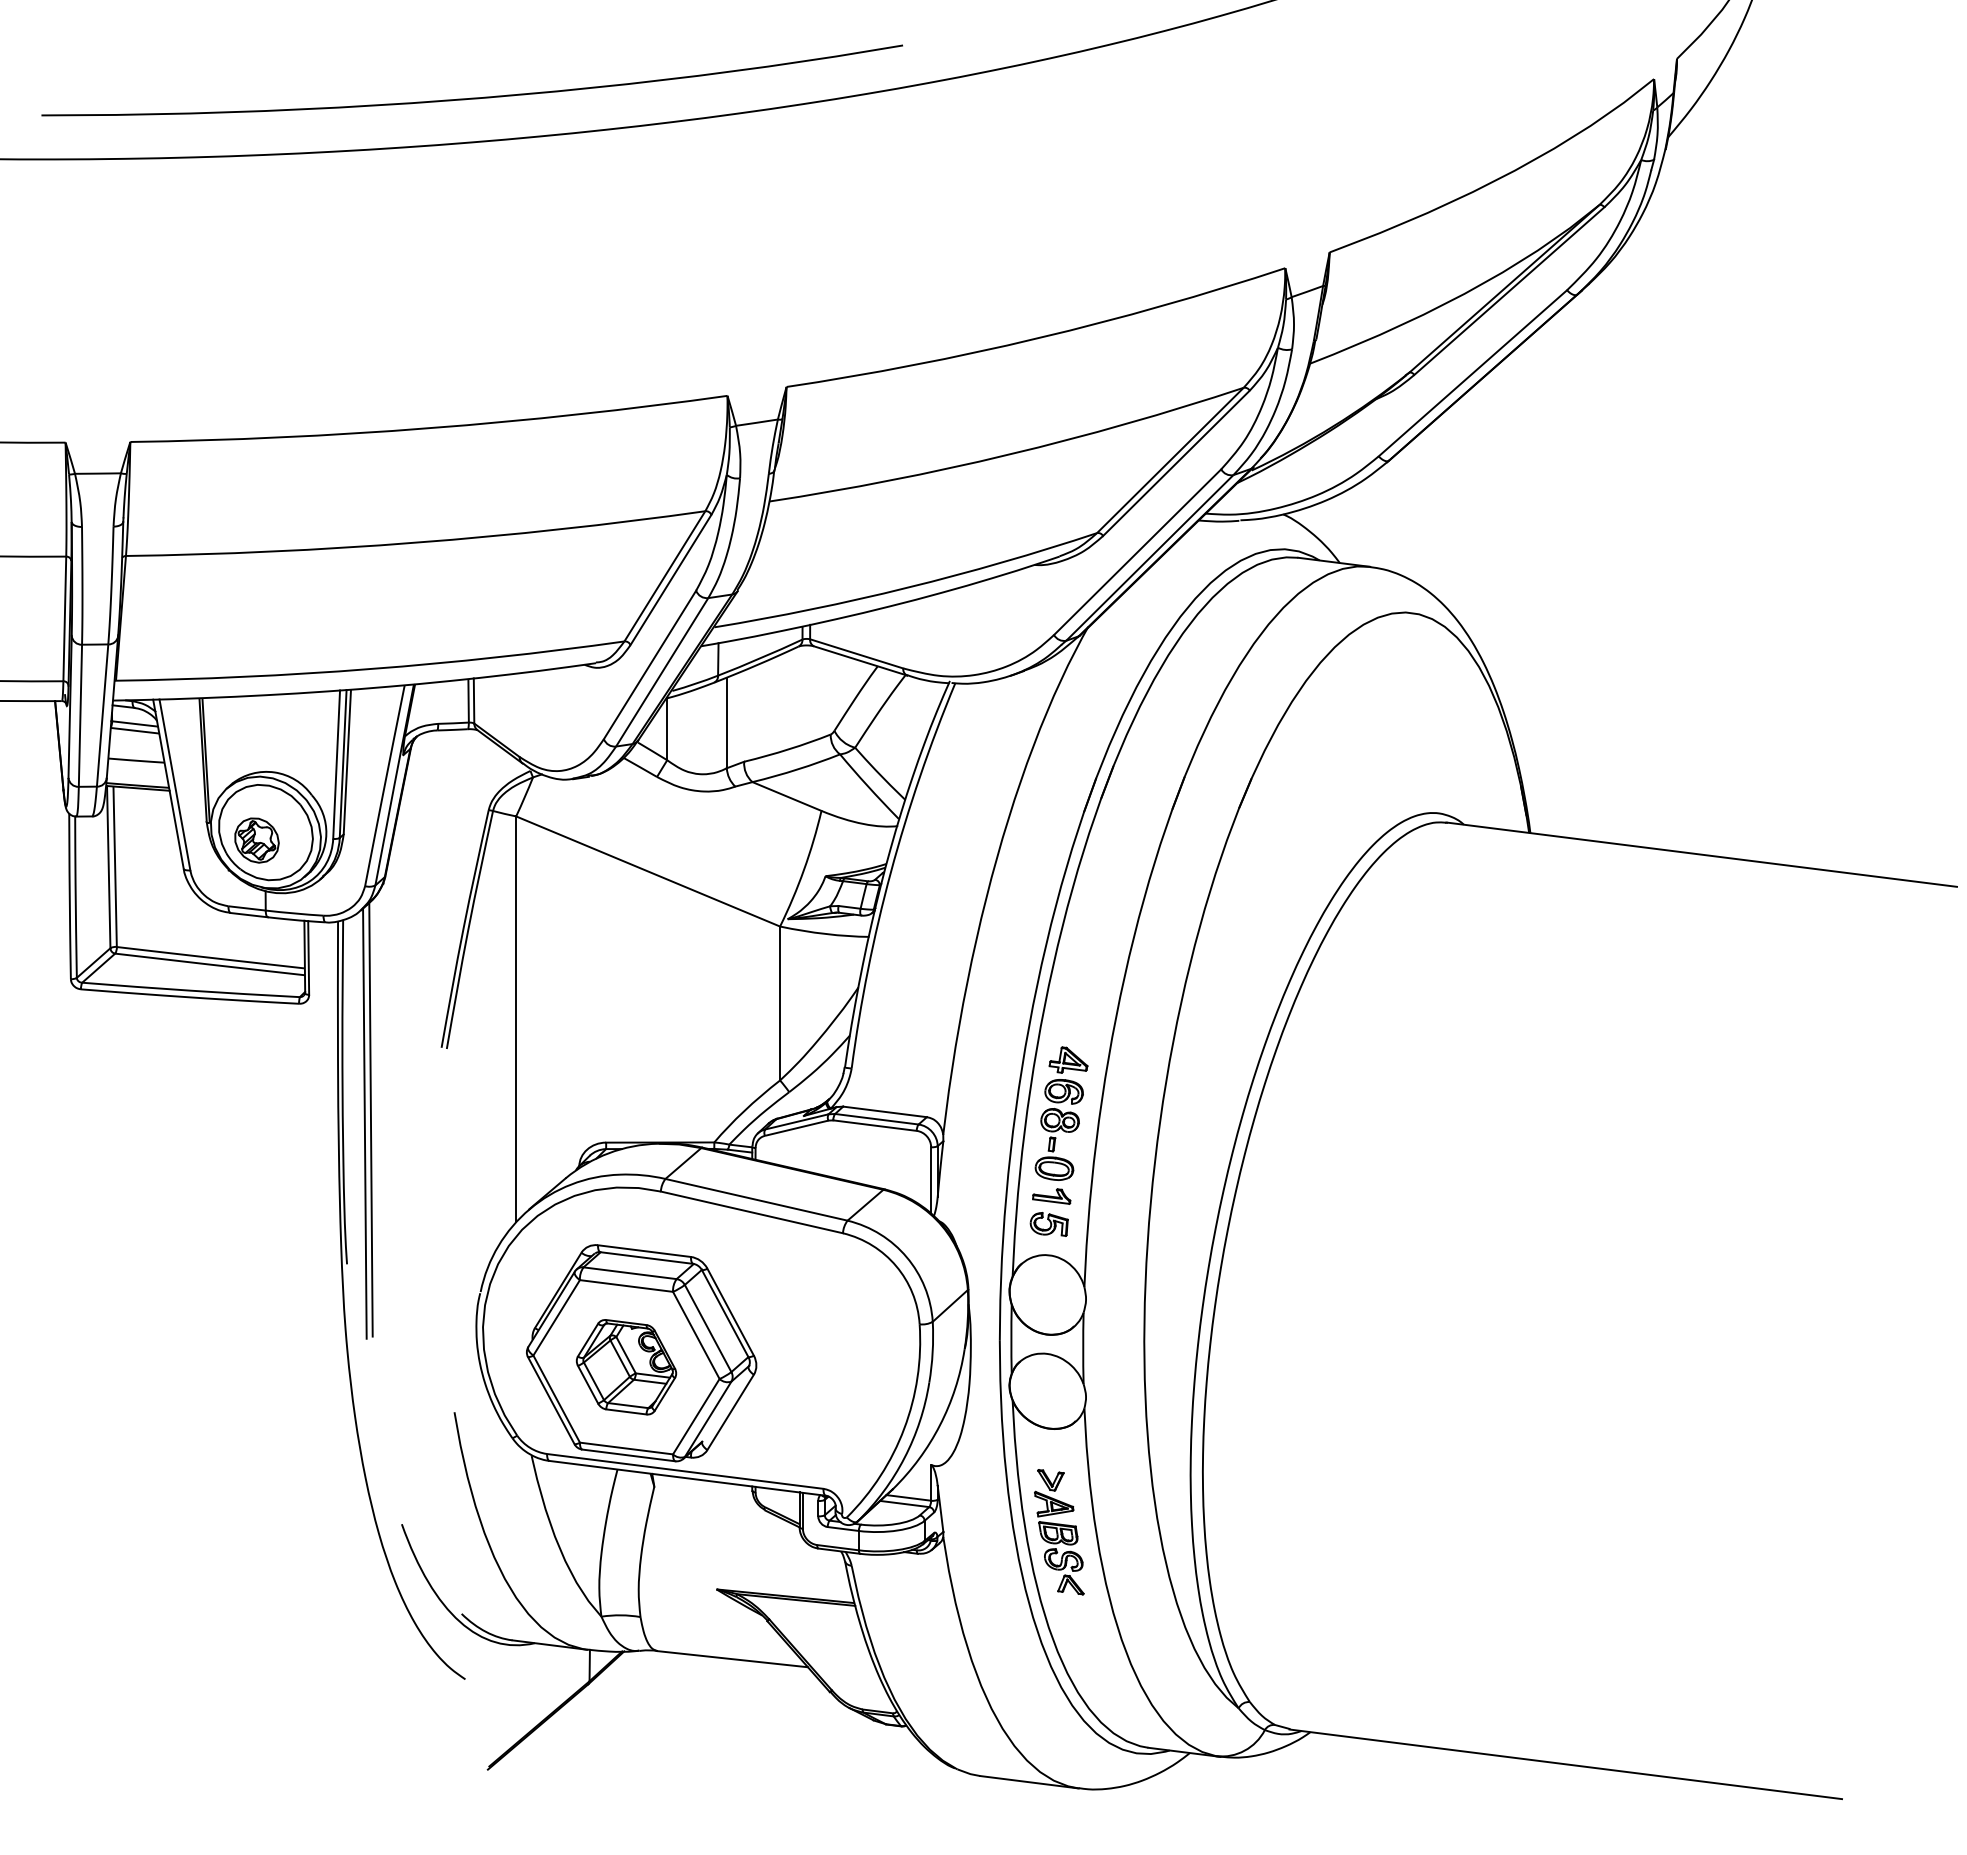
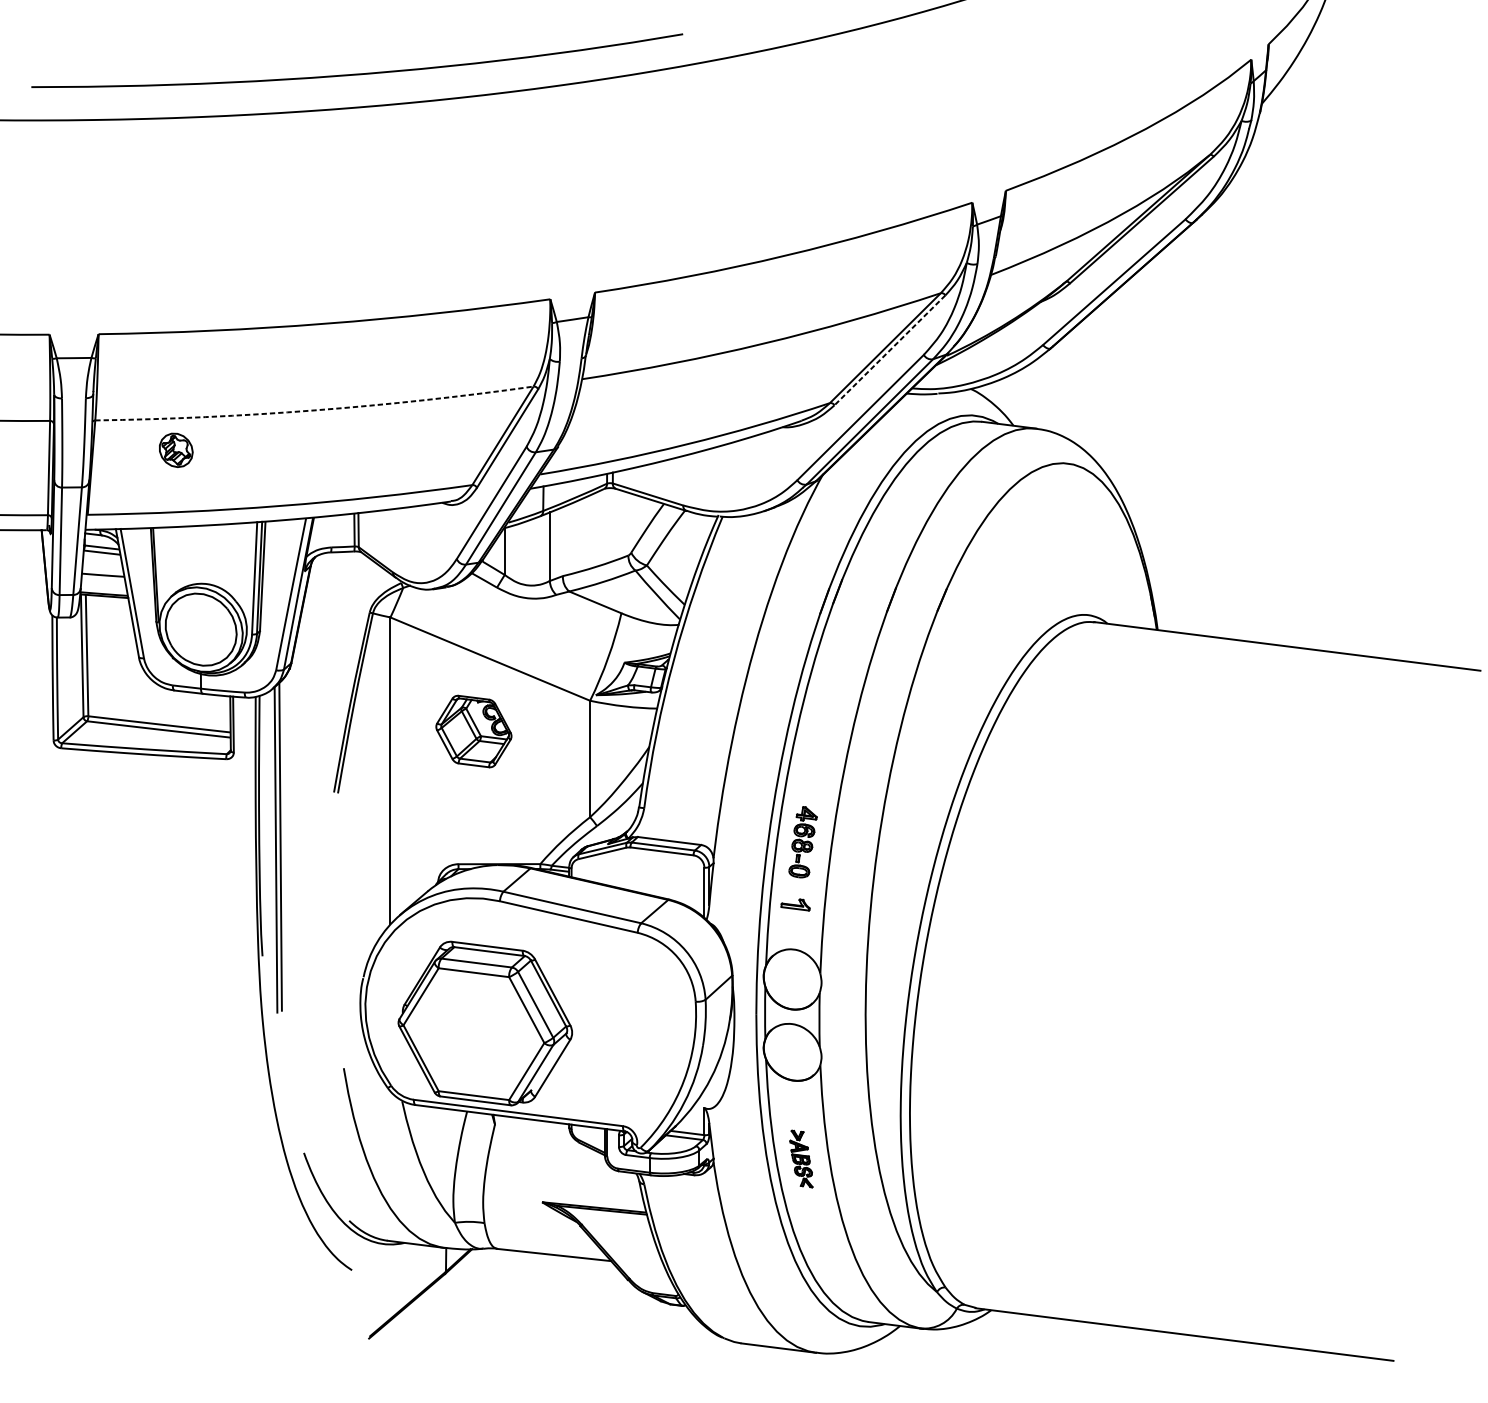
line: (1176, 463) -> (890, 350), solid -> dashed
arc: (416, 542) -> (315, 410), solid -> dashed
part: (256, 840) -> (175, 450), moved
part: (1061, 1113) -> (803, 842), size x0.7
part: (1048, 1224) -> (793, 926), removed
part: (626, 1367) -> (473, 731), moved
part: (1059, 1532) -> (801, 1159), size x0.6

